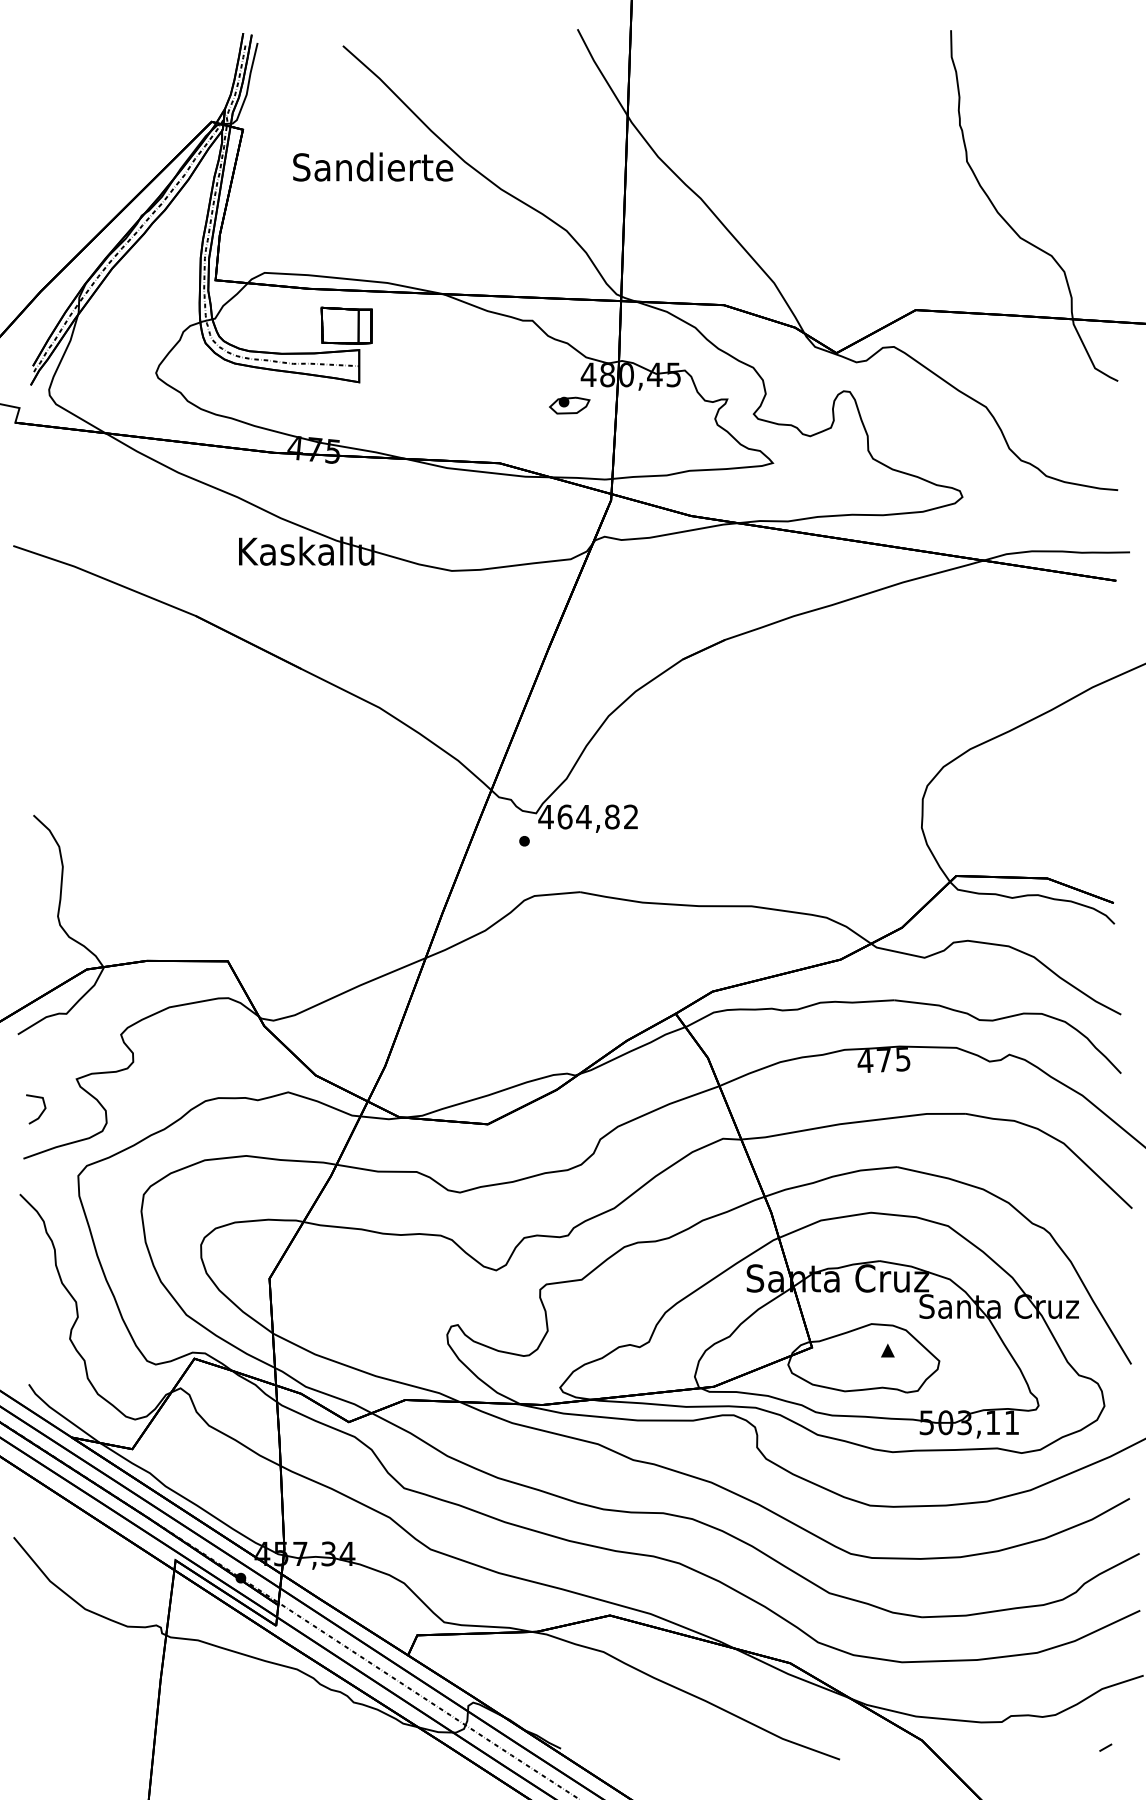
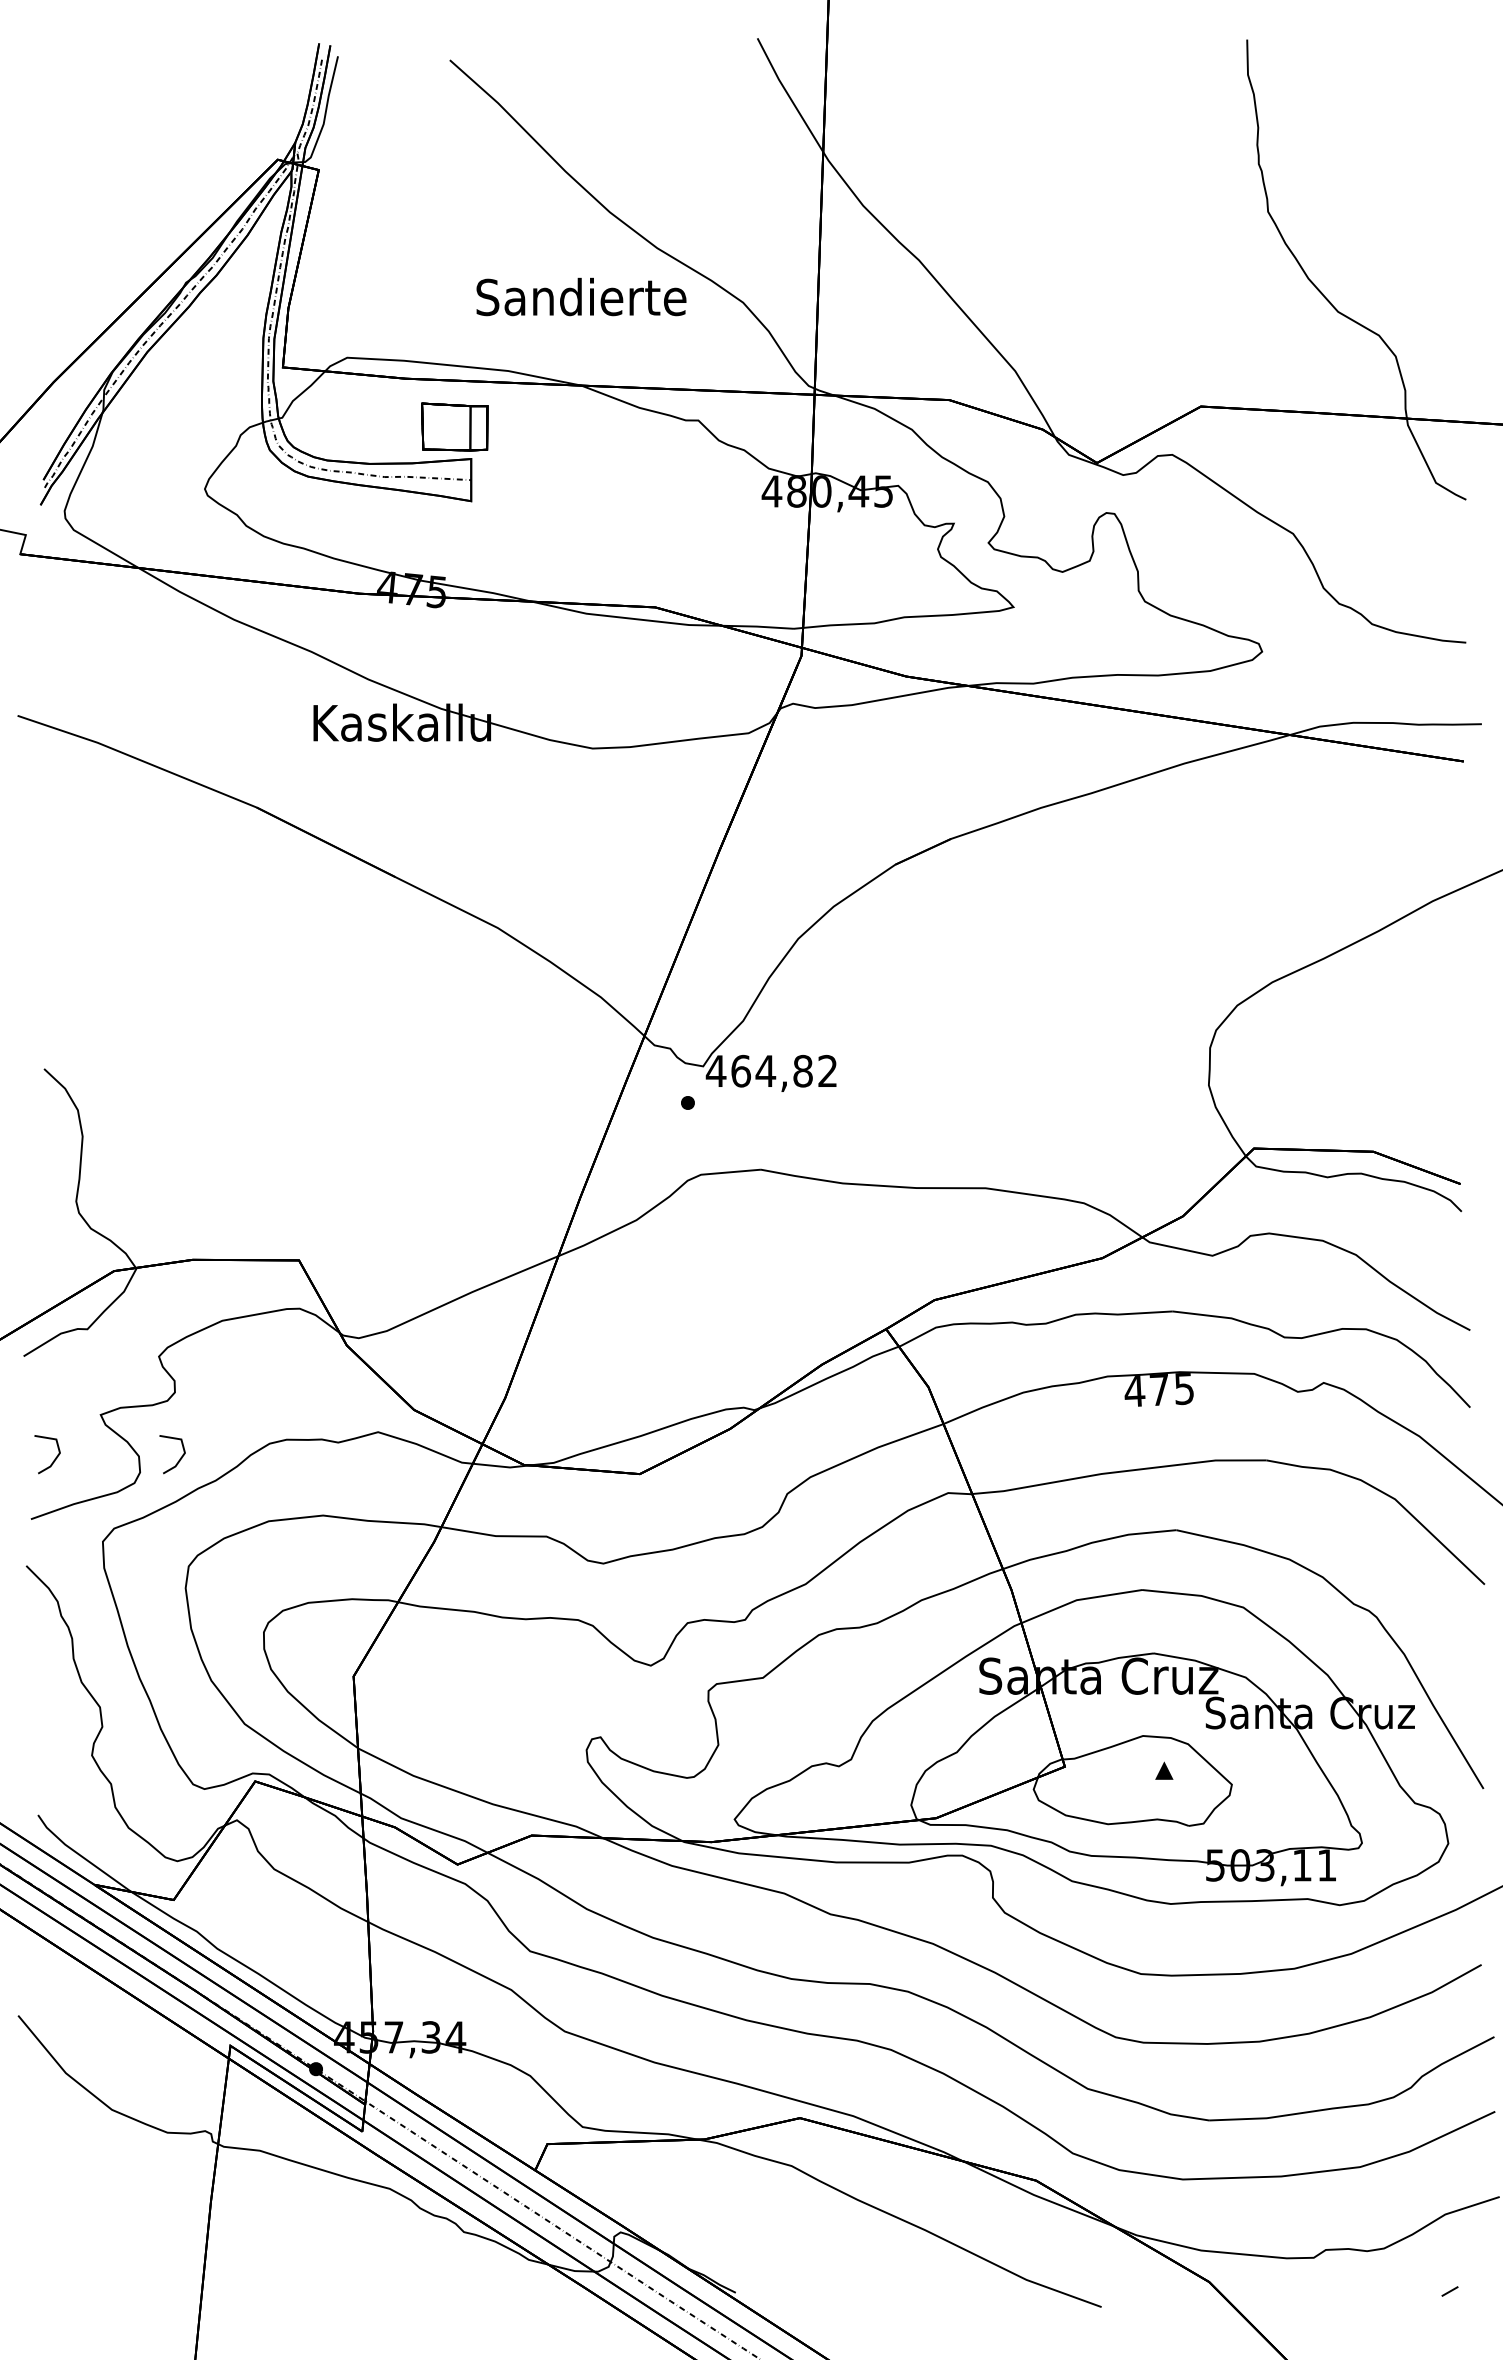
text: (373, 166) -> (581, 296), moved
part: (569, 405) -> (747, 531), removed
line: (135, 1113) -> (178, 1460), added

